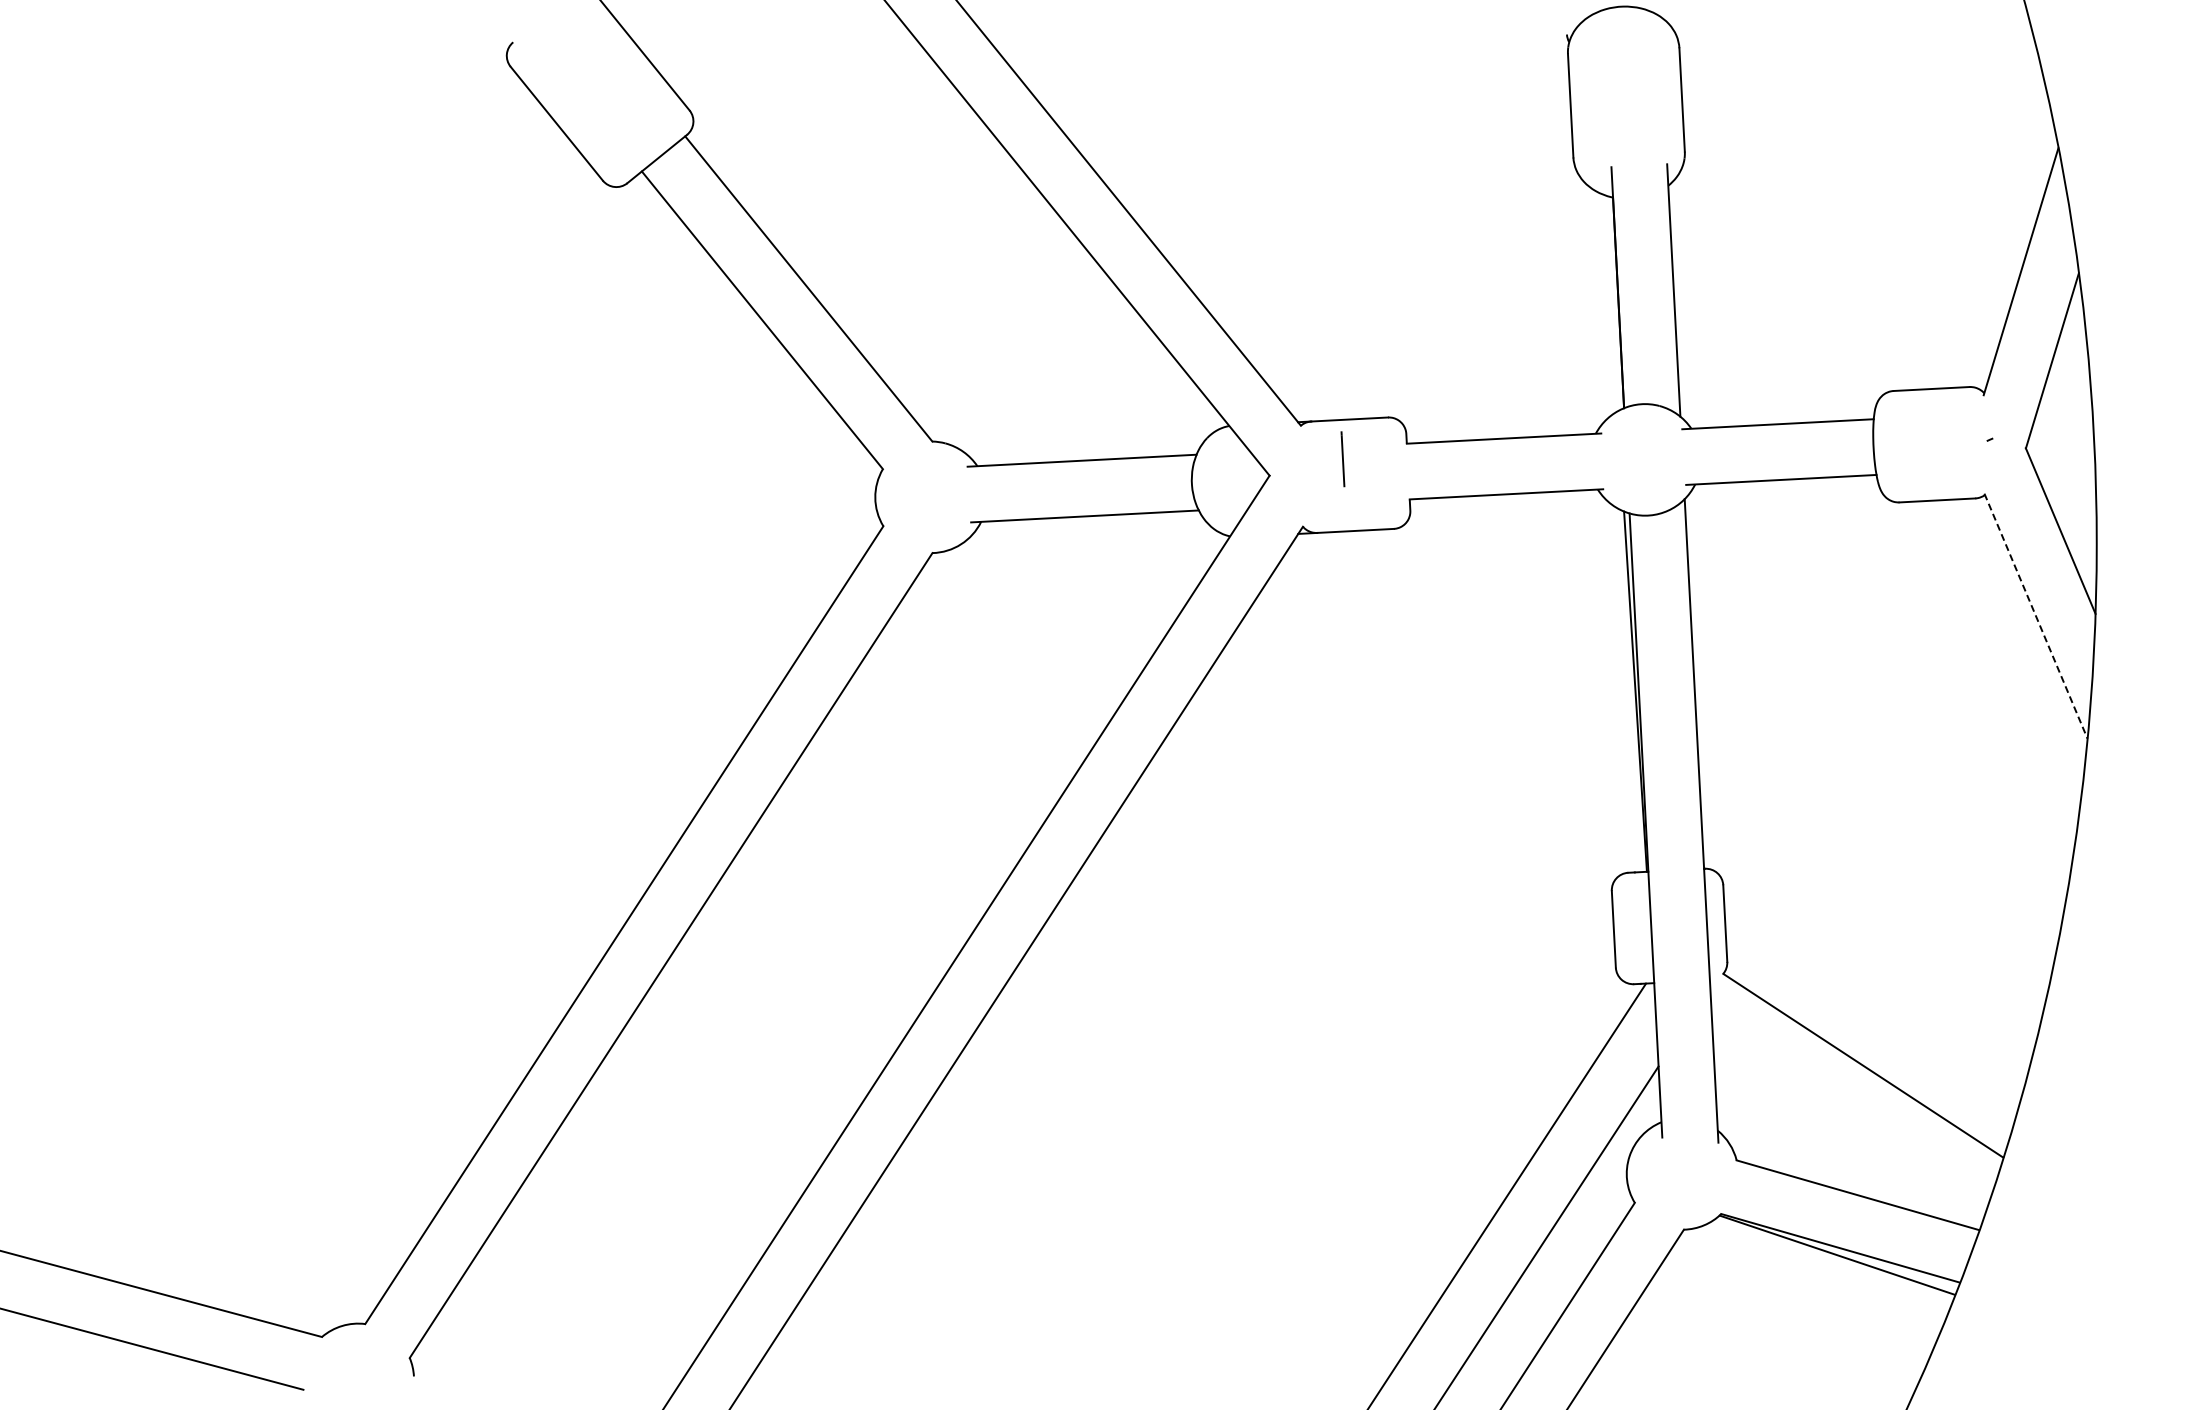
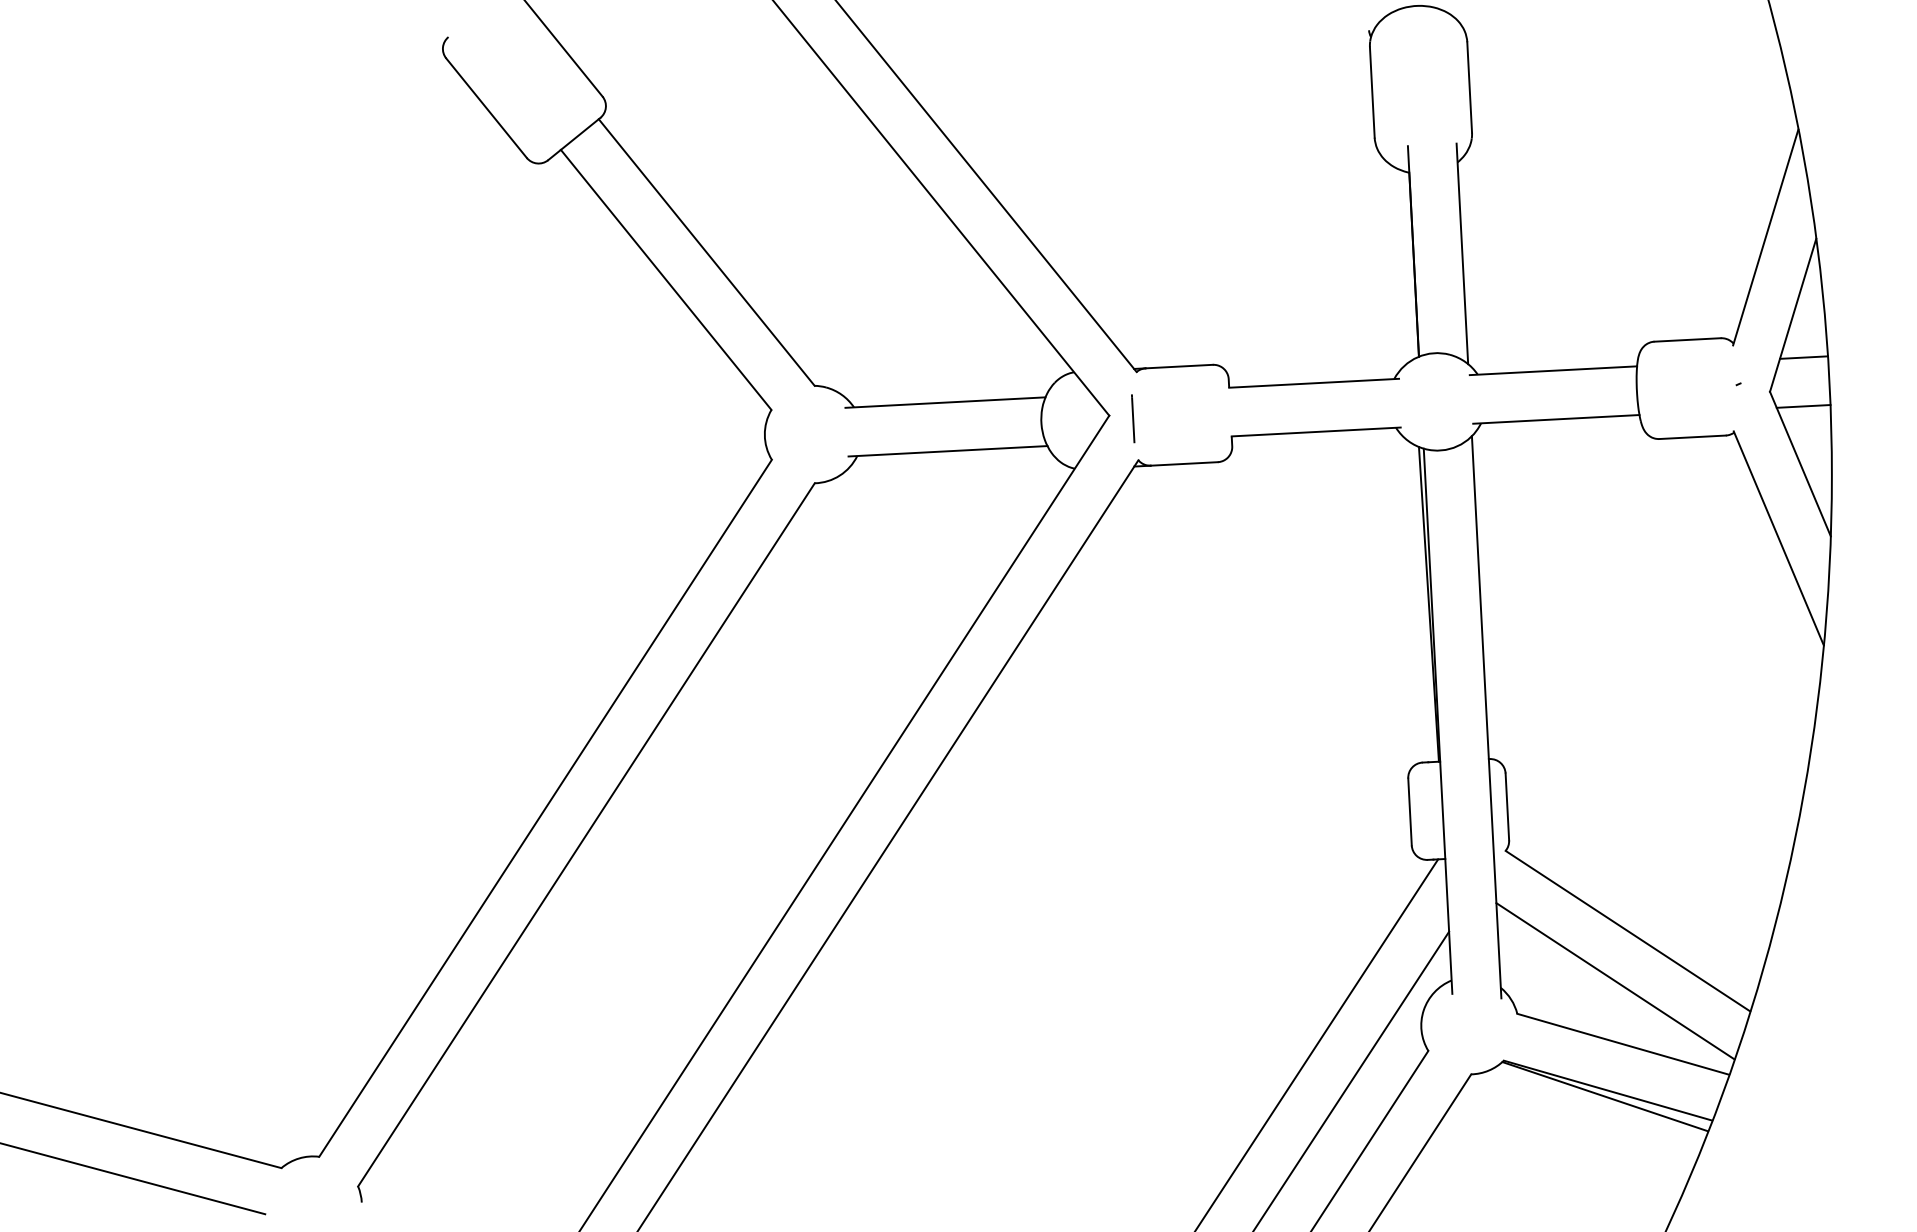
line: (2064, 408) -> (1803, 356), added
line: (1342, 459) -> (1132, 419), moved
line: (2064, 464) -> (1803, 405), added
line: (2036, 616) -> (1779, 538), dashed -> solid
line: (1848, 1122) -> (1615, 980), added

